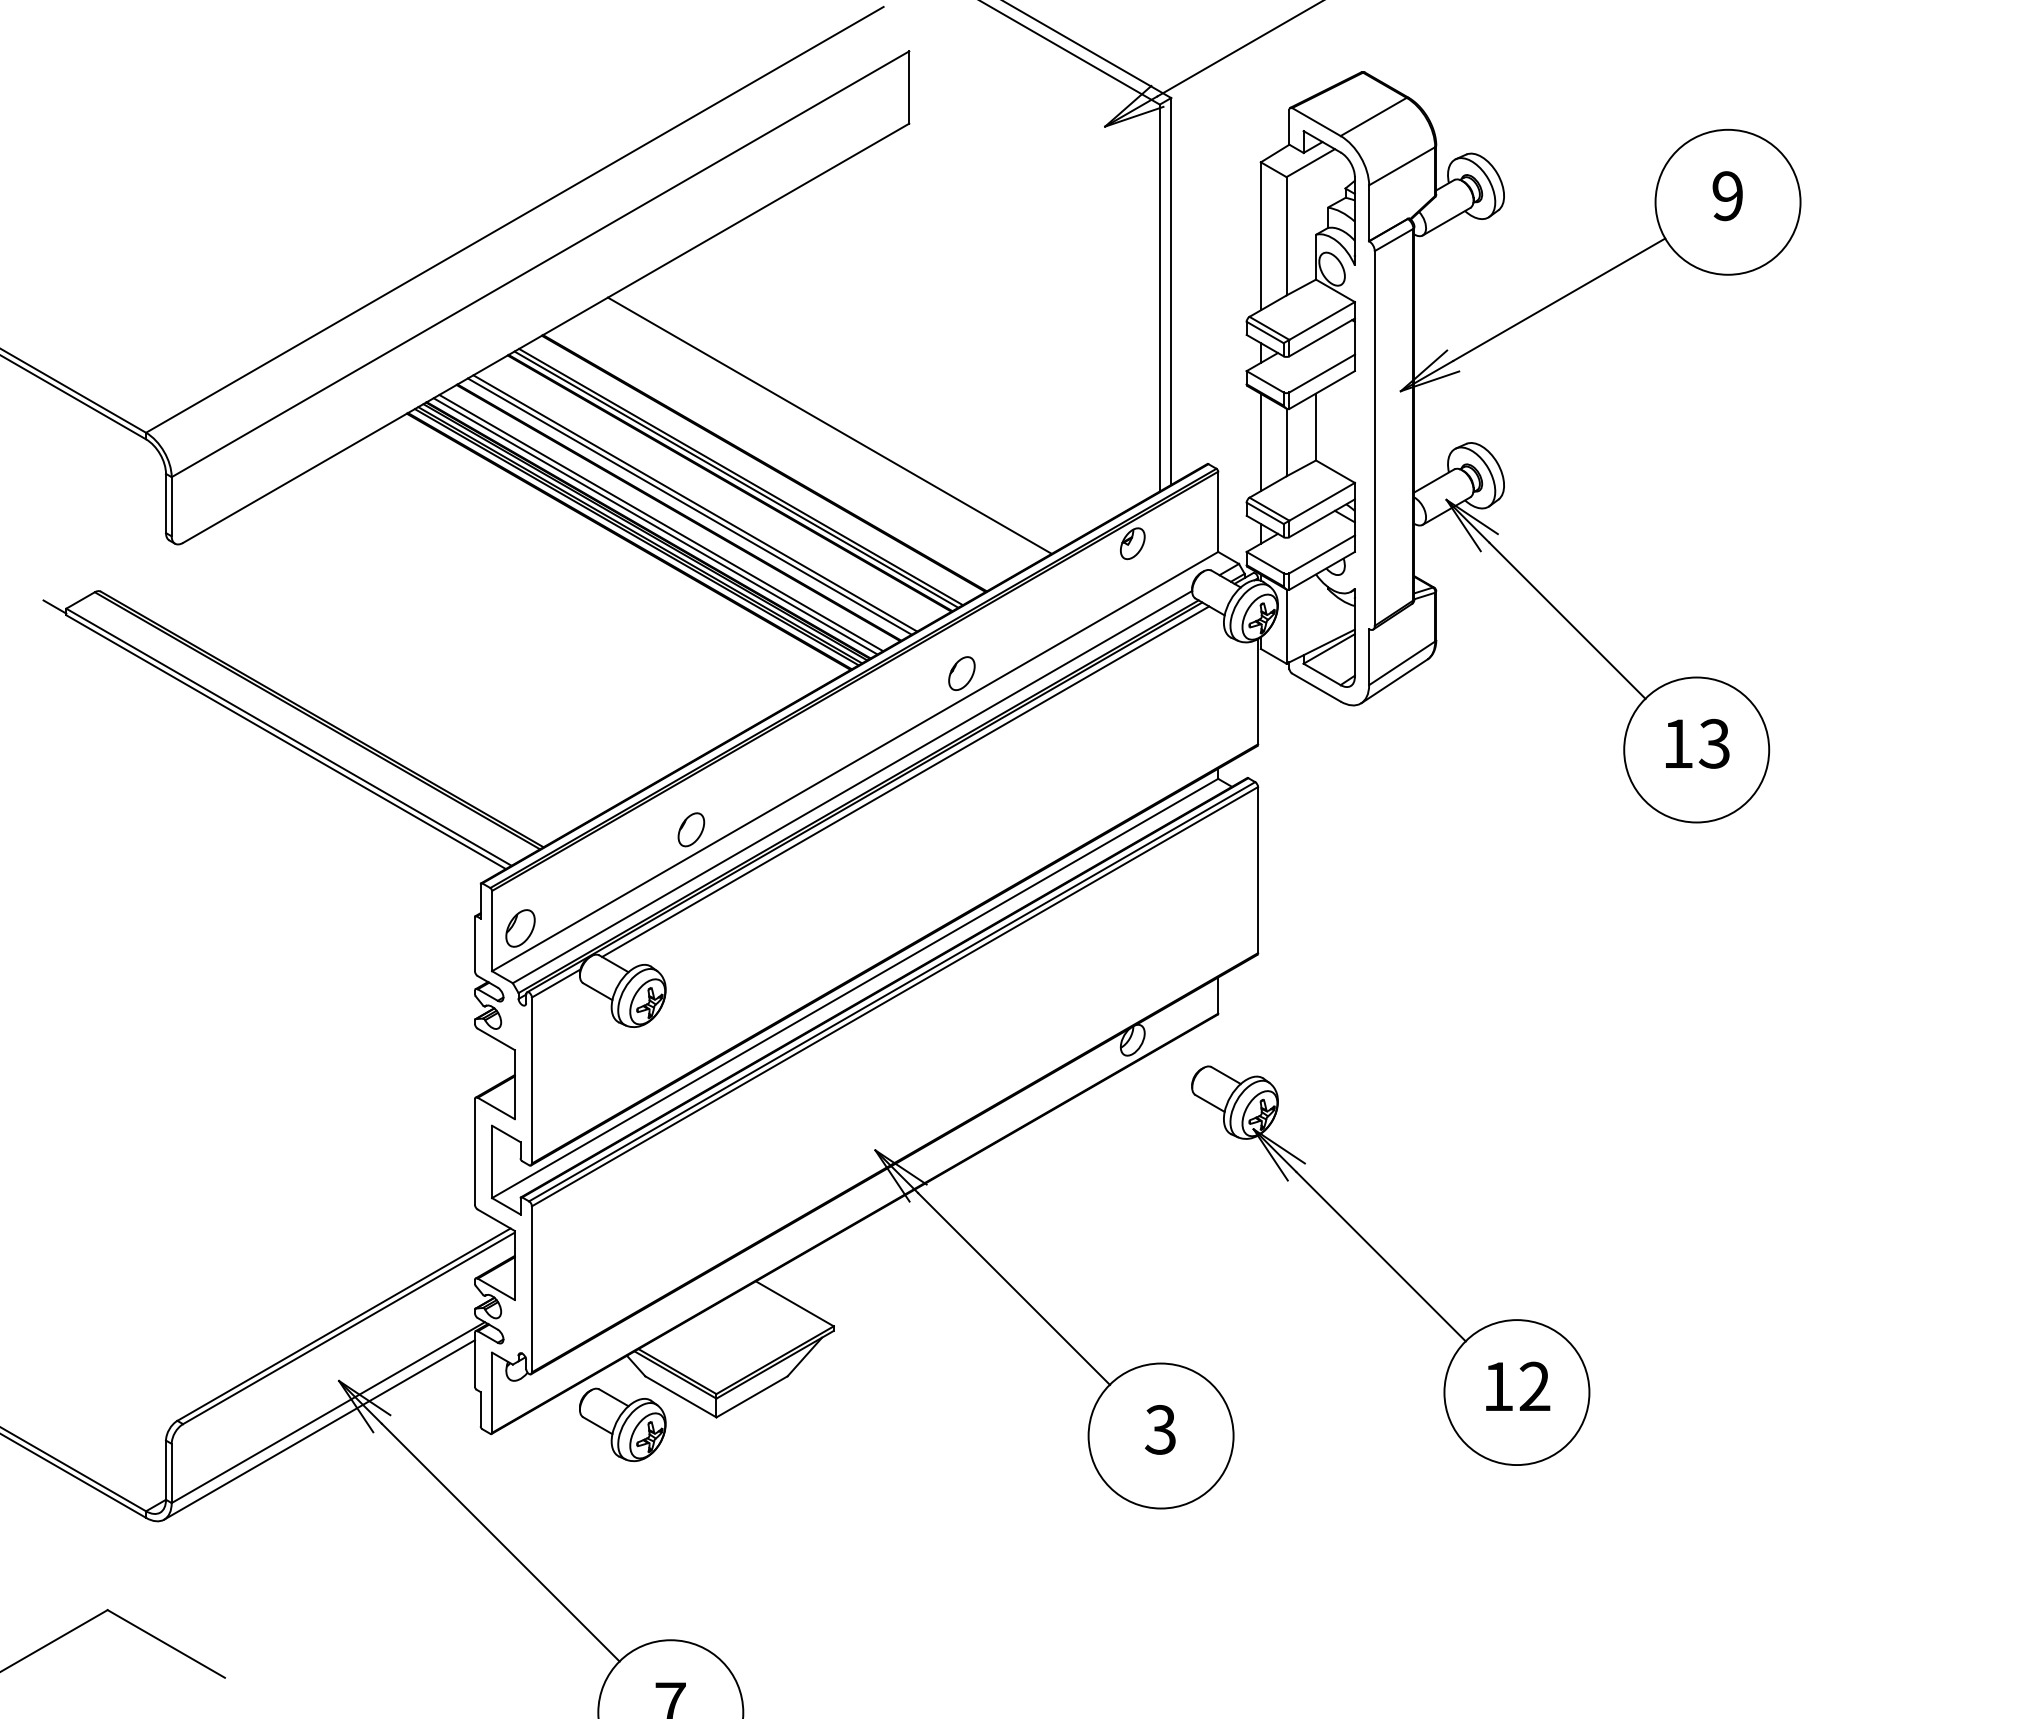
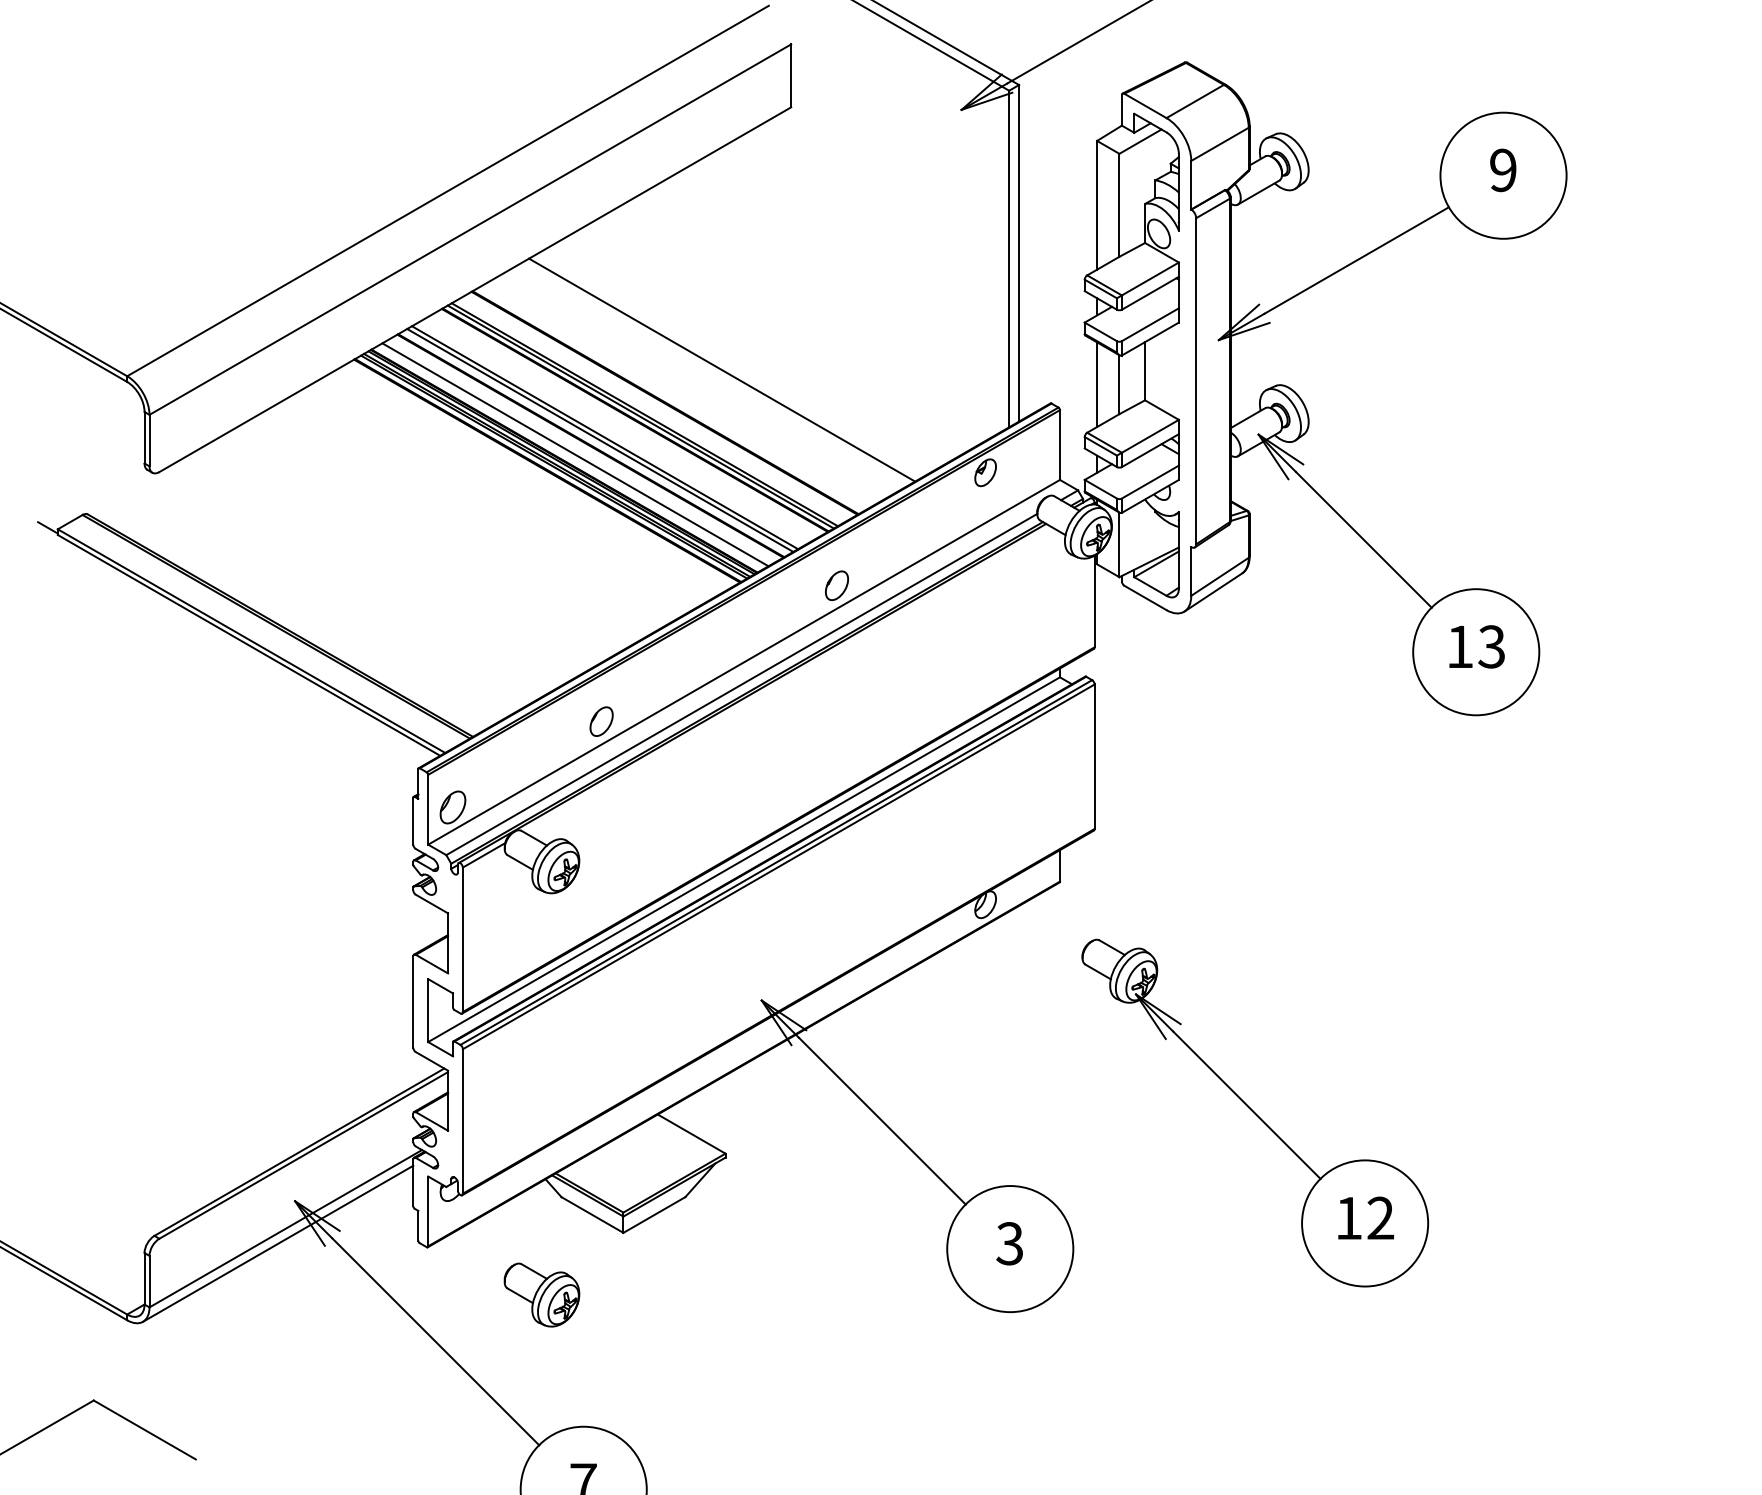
line: (655, 526) -> (570, 457), removed
line: (905, 781) -> (787, 679), removed
part: (1390, 1265) -> (1255, 1112), moved
part: (622, 1424) -> (541, 1294), moved

